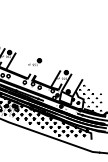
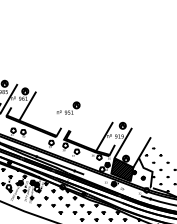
hatch: (65, 97) -> (121, 168), added

